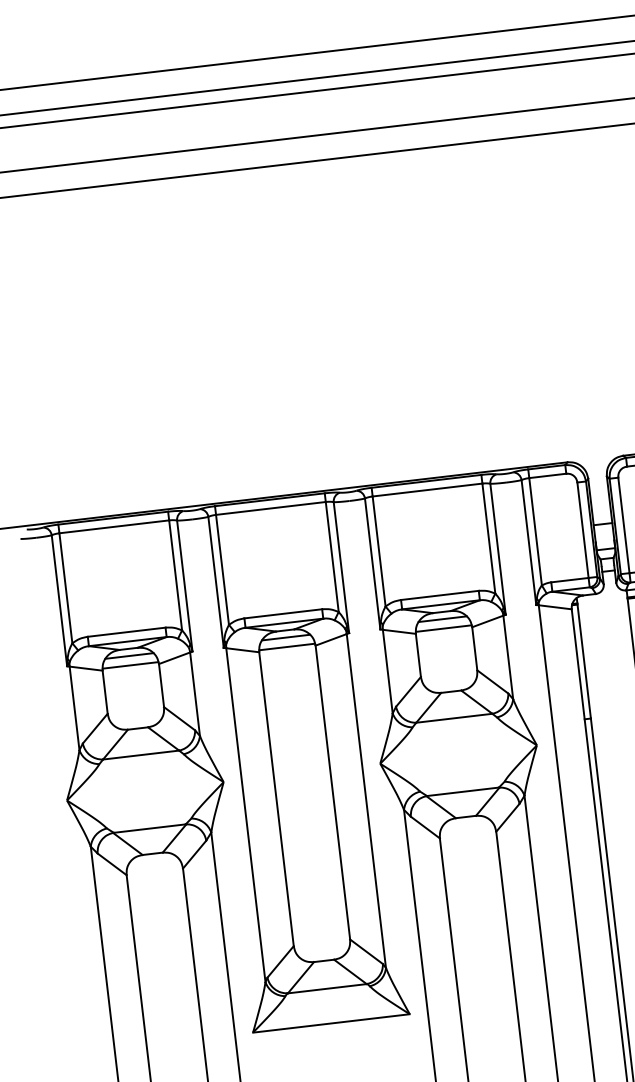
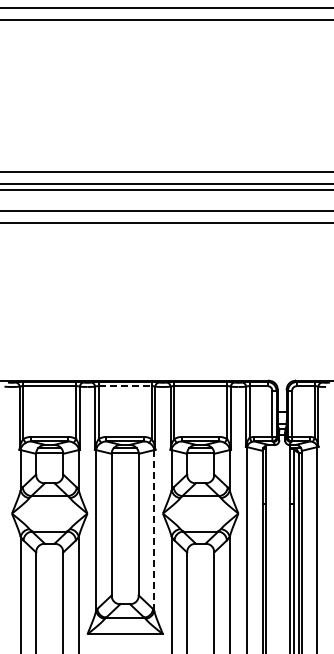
line: (271, 509) -> (125, 386), solid -> dashed
line: (367, 802) -> (154, 531), solid -> dashed

